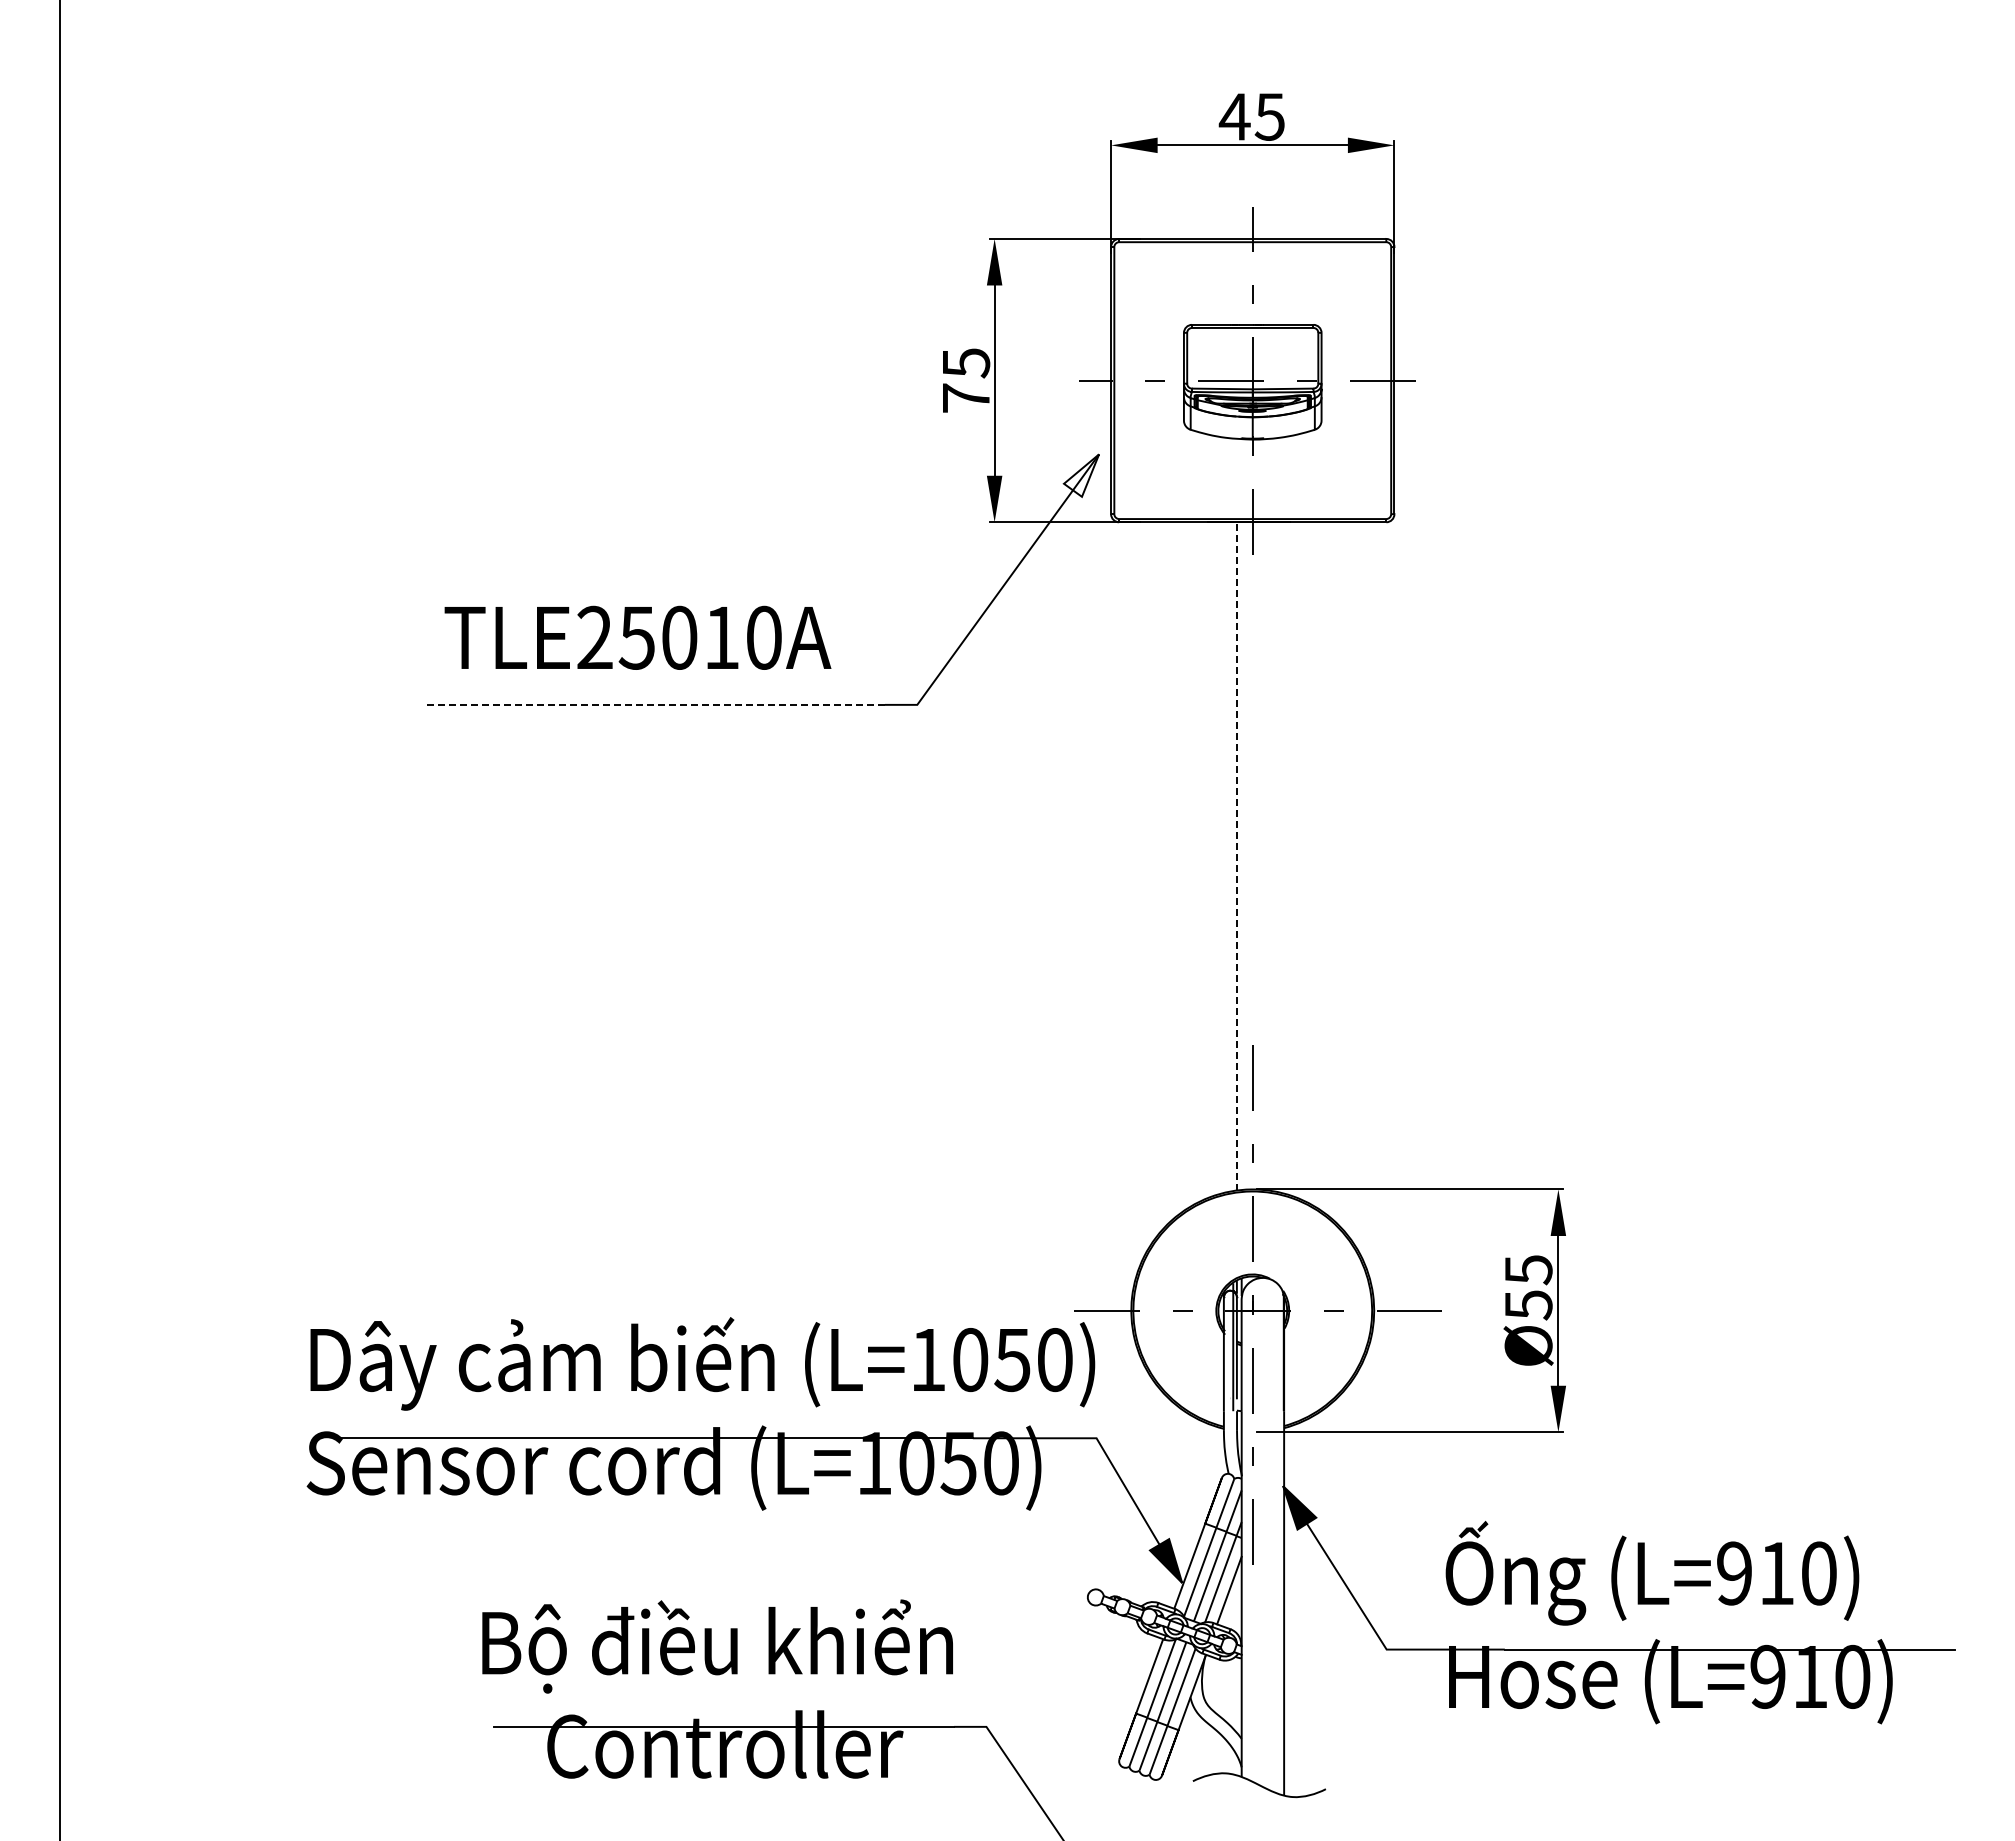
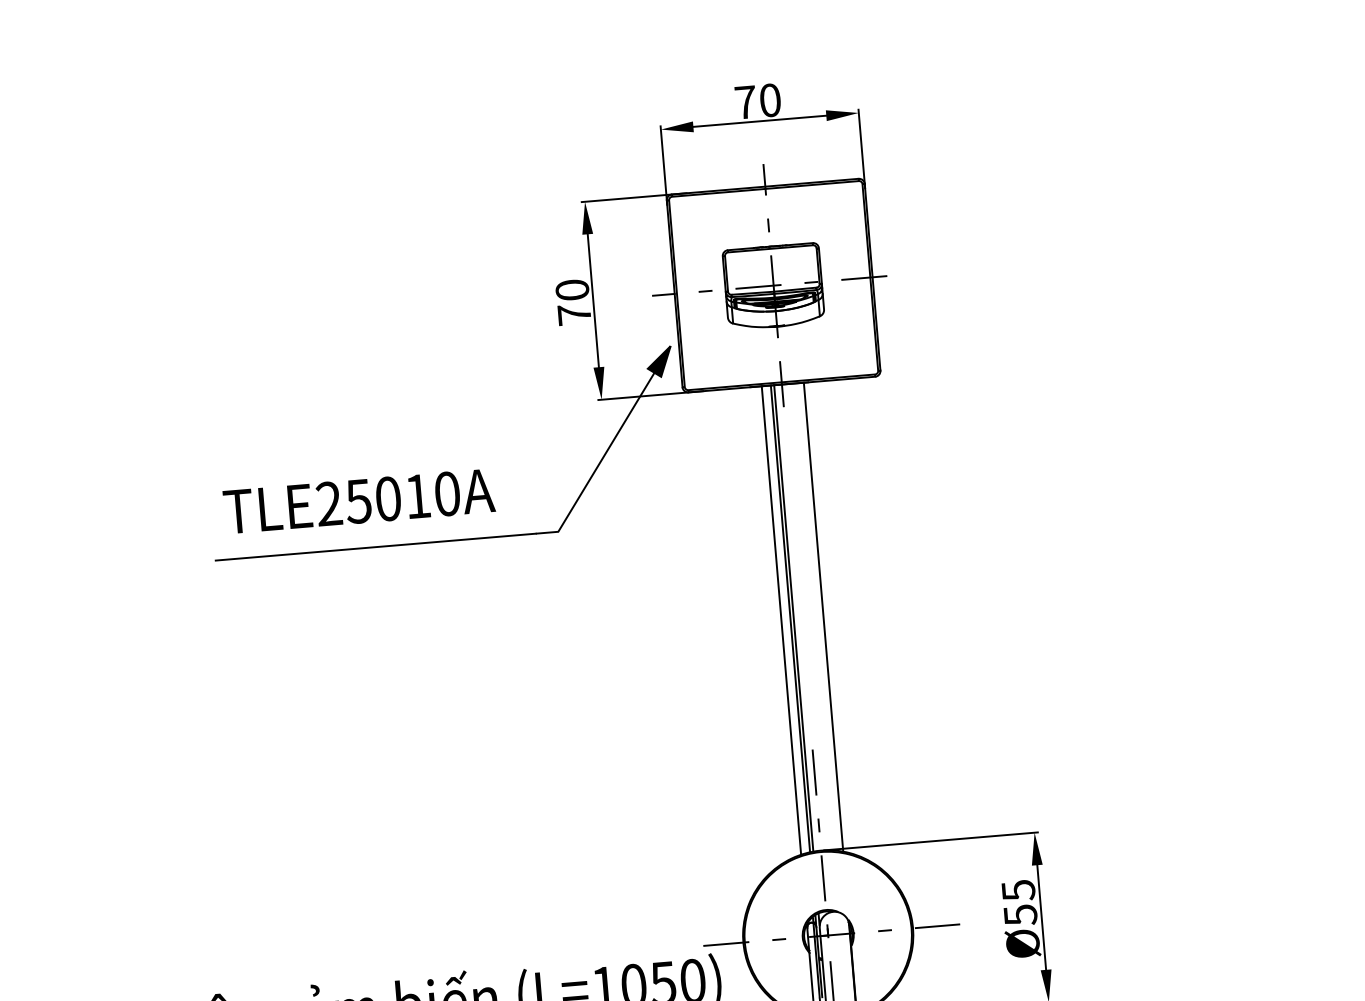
text: (1251, 116) -> (757, 101), 45 -> 70
text: (966, 363) -> (572, 290), 75 -> 70
fill: (1081, 475) -> (659, 361), added
line: (655, 704) -> (375, 546), dashed -> solid
line: (1236, 855) -> (790, 618), dashed -> solid
line: (1241, 856) -> (793, 618), added
line: (1223, 857) -> (781, 620), added
line: (1284, 857) -> (823, 616), added

